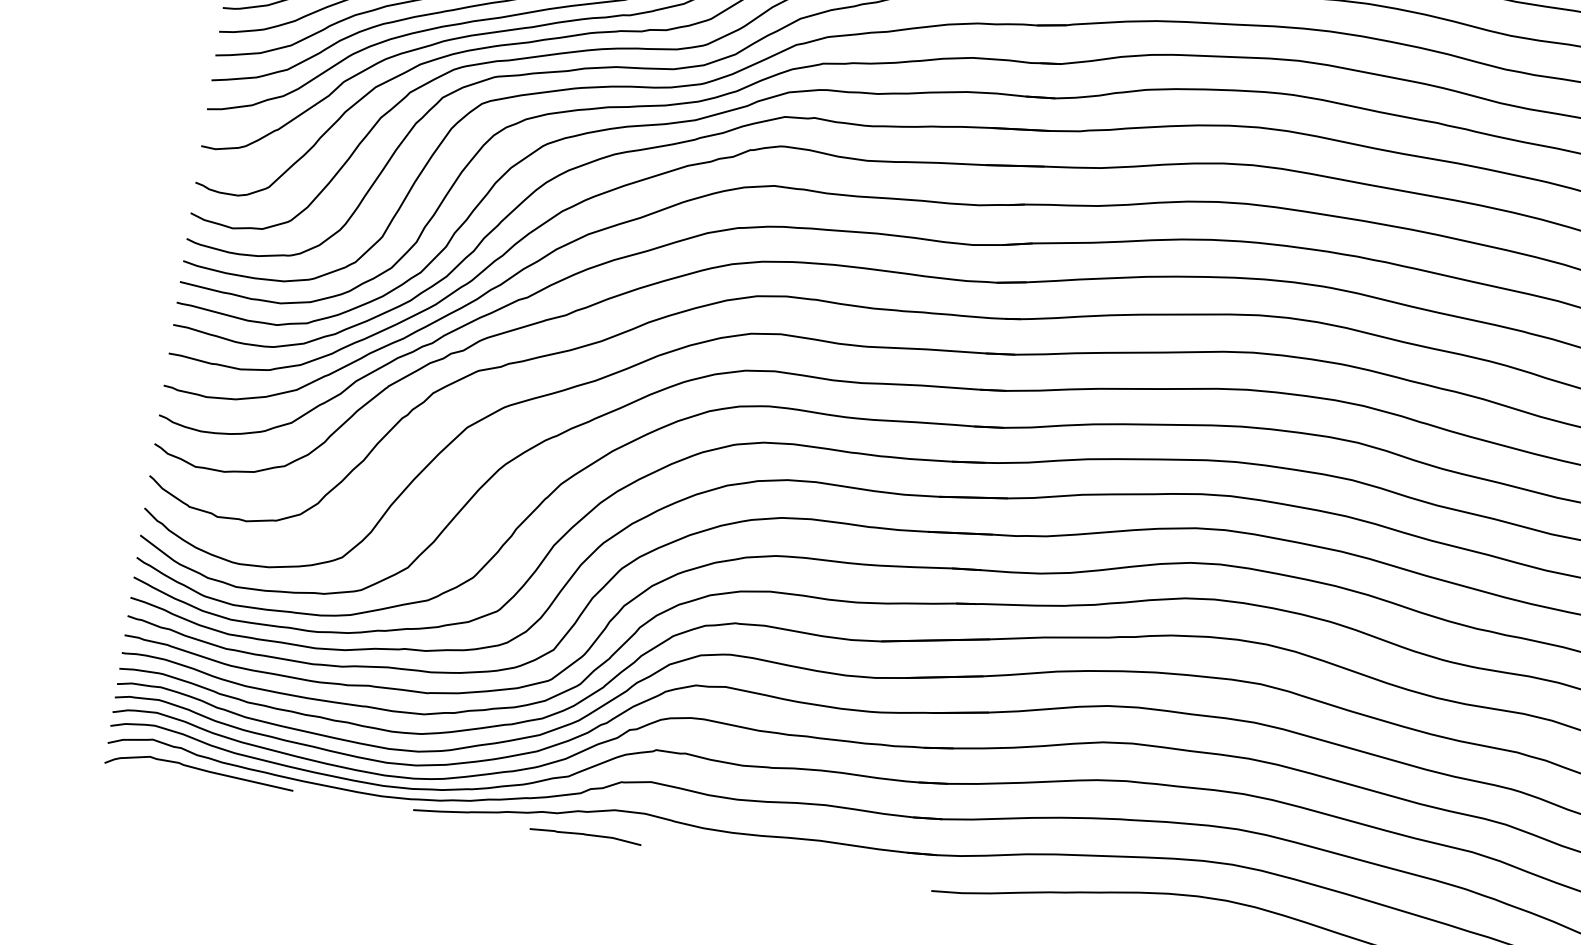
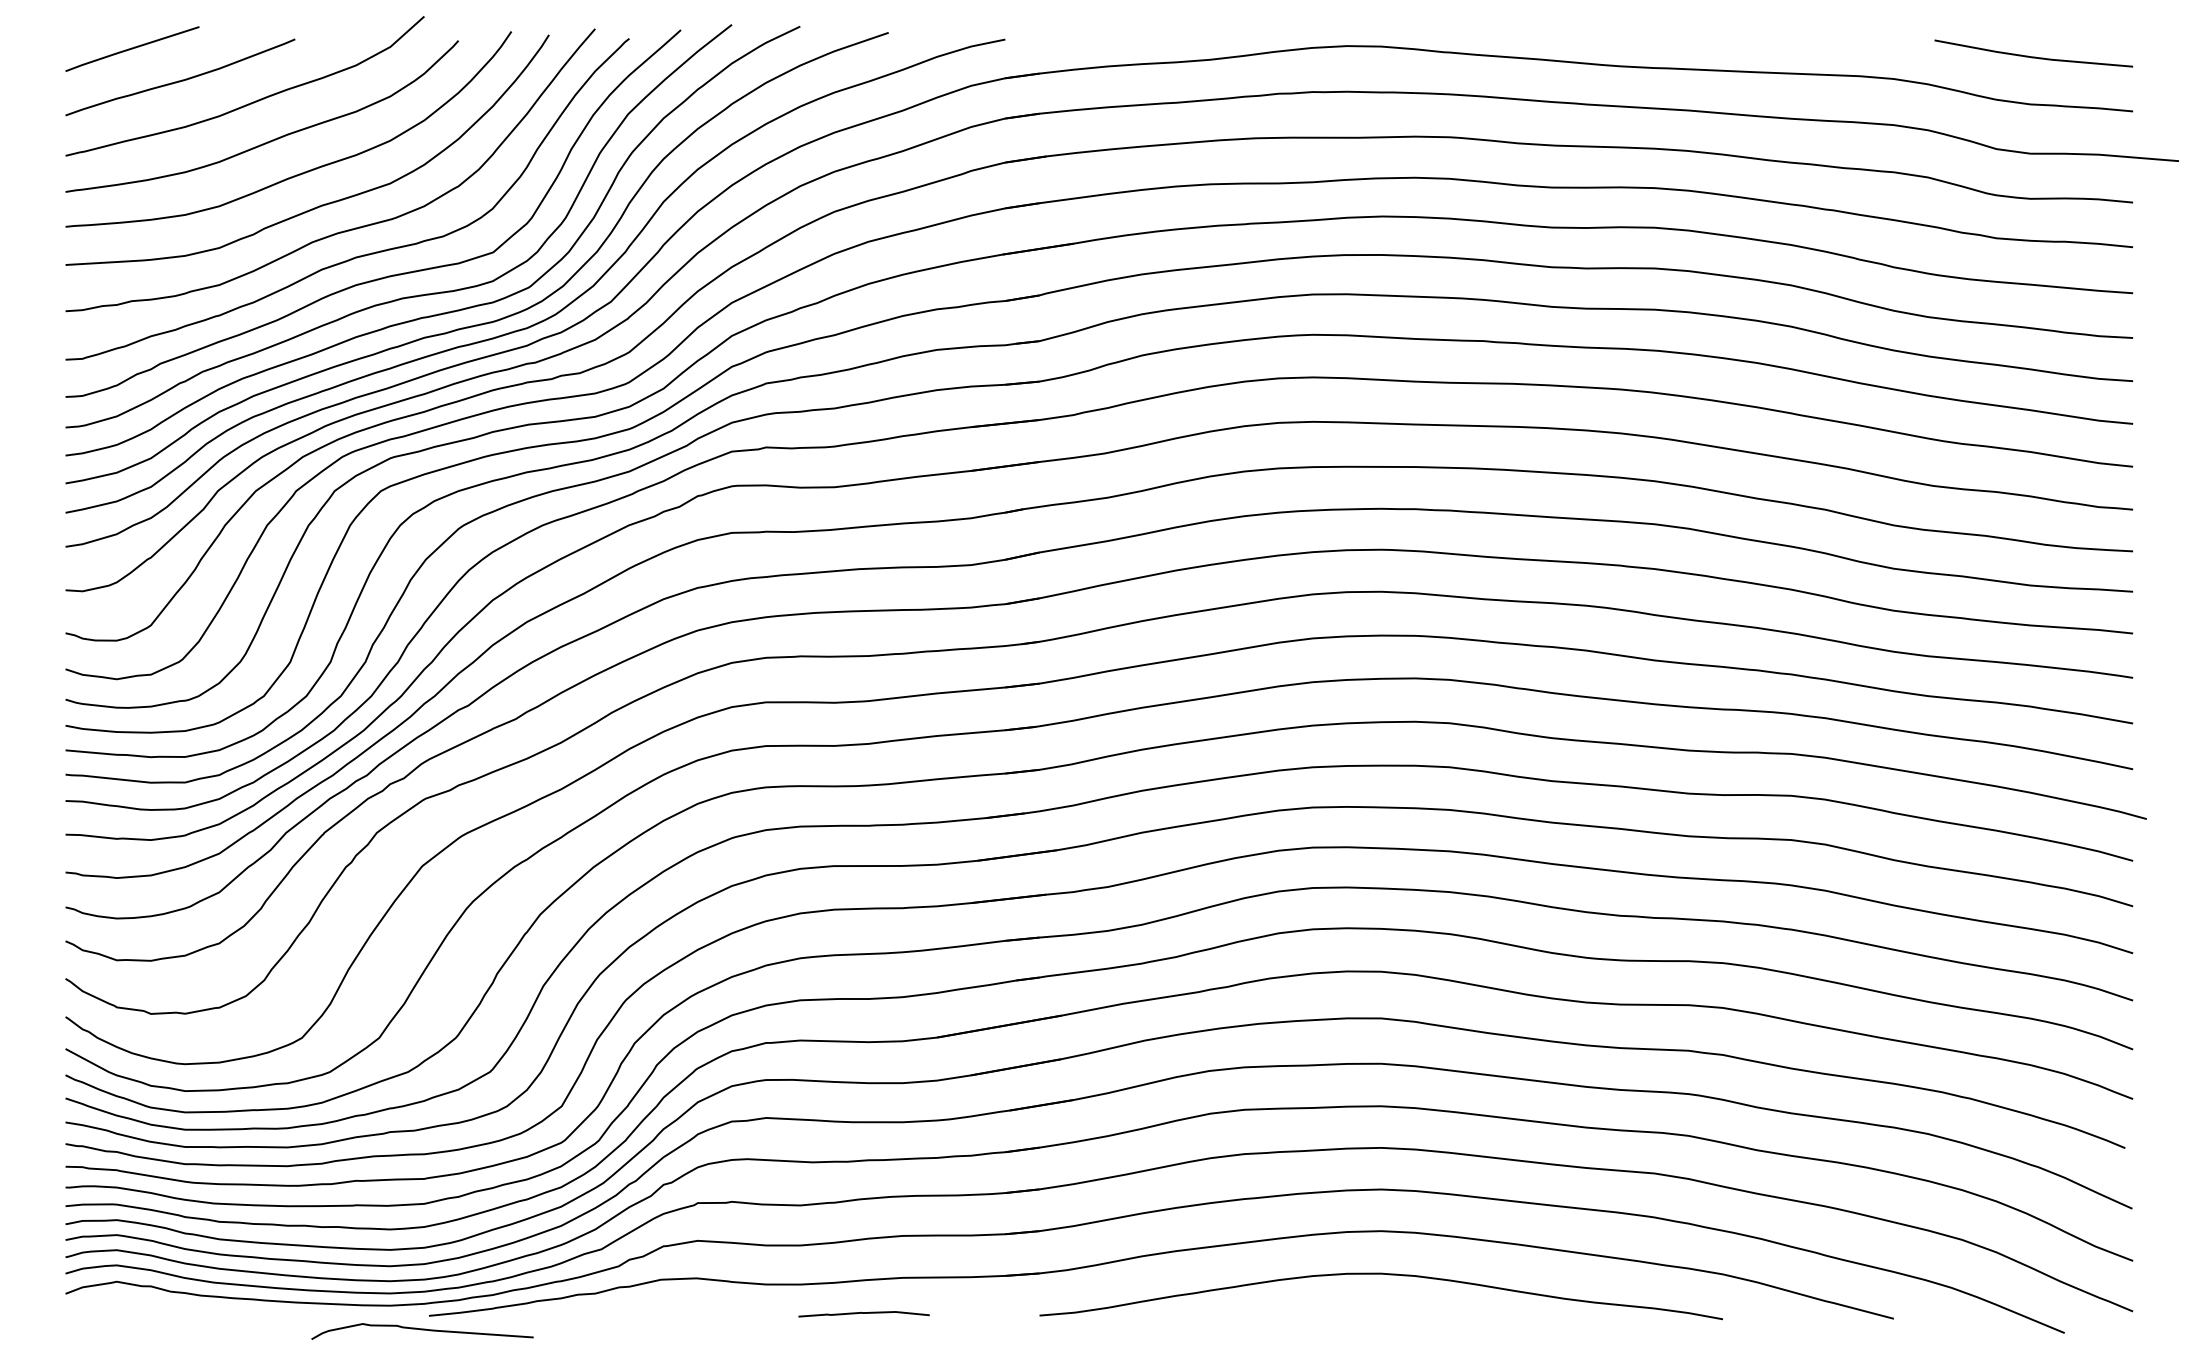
curve: (199, 770) -> (422, 1330), moved
curve: (585, 834) -> (863, 1313), moved

